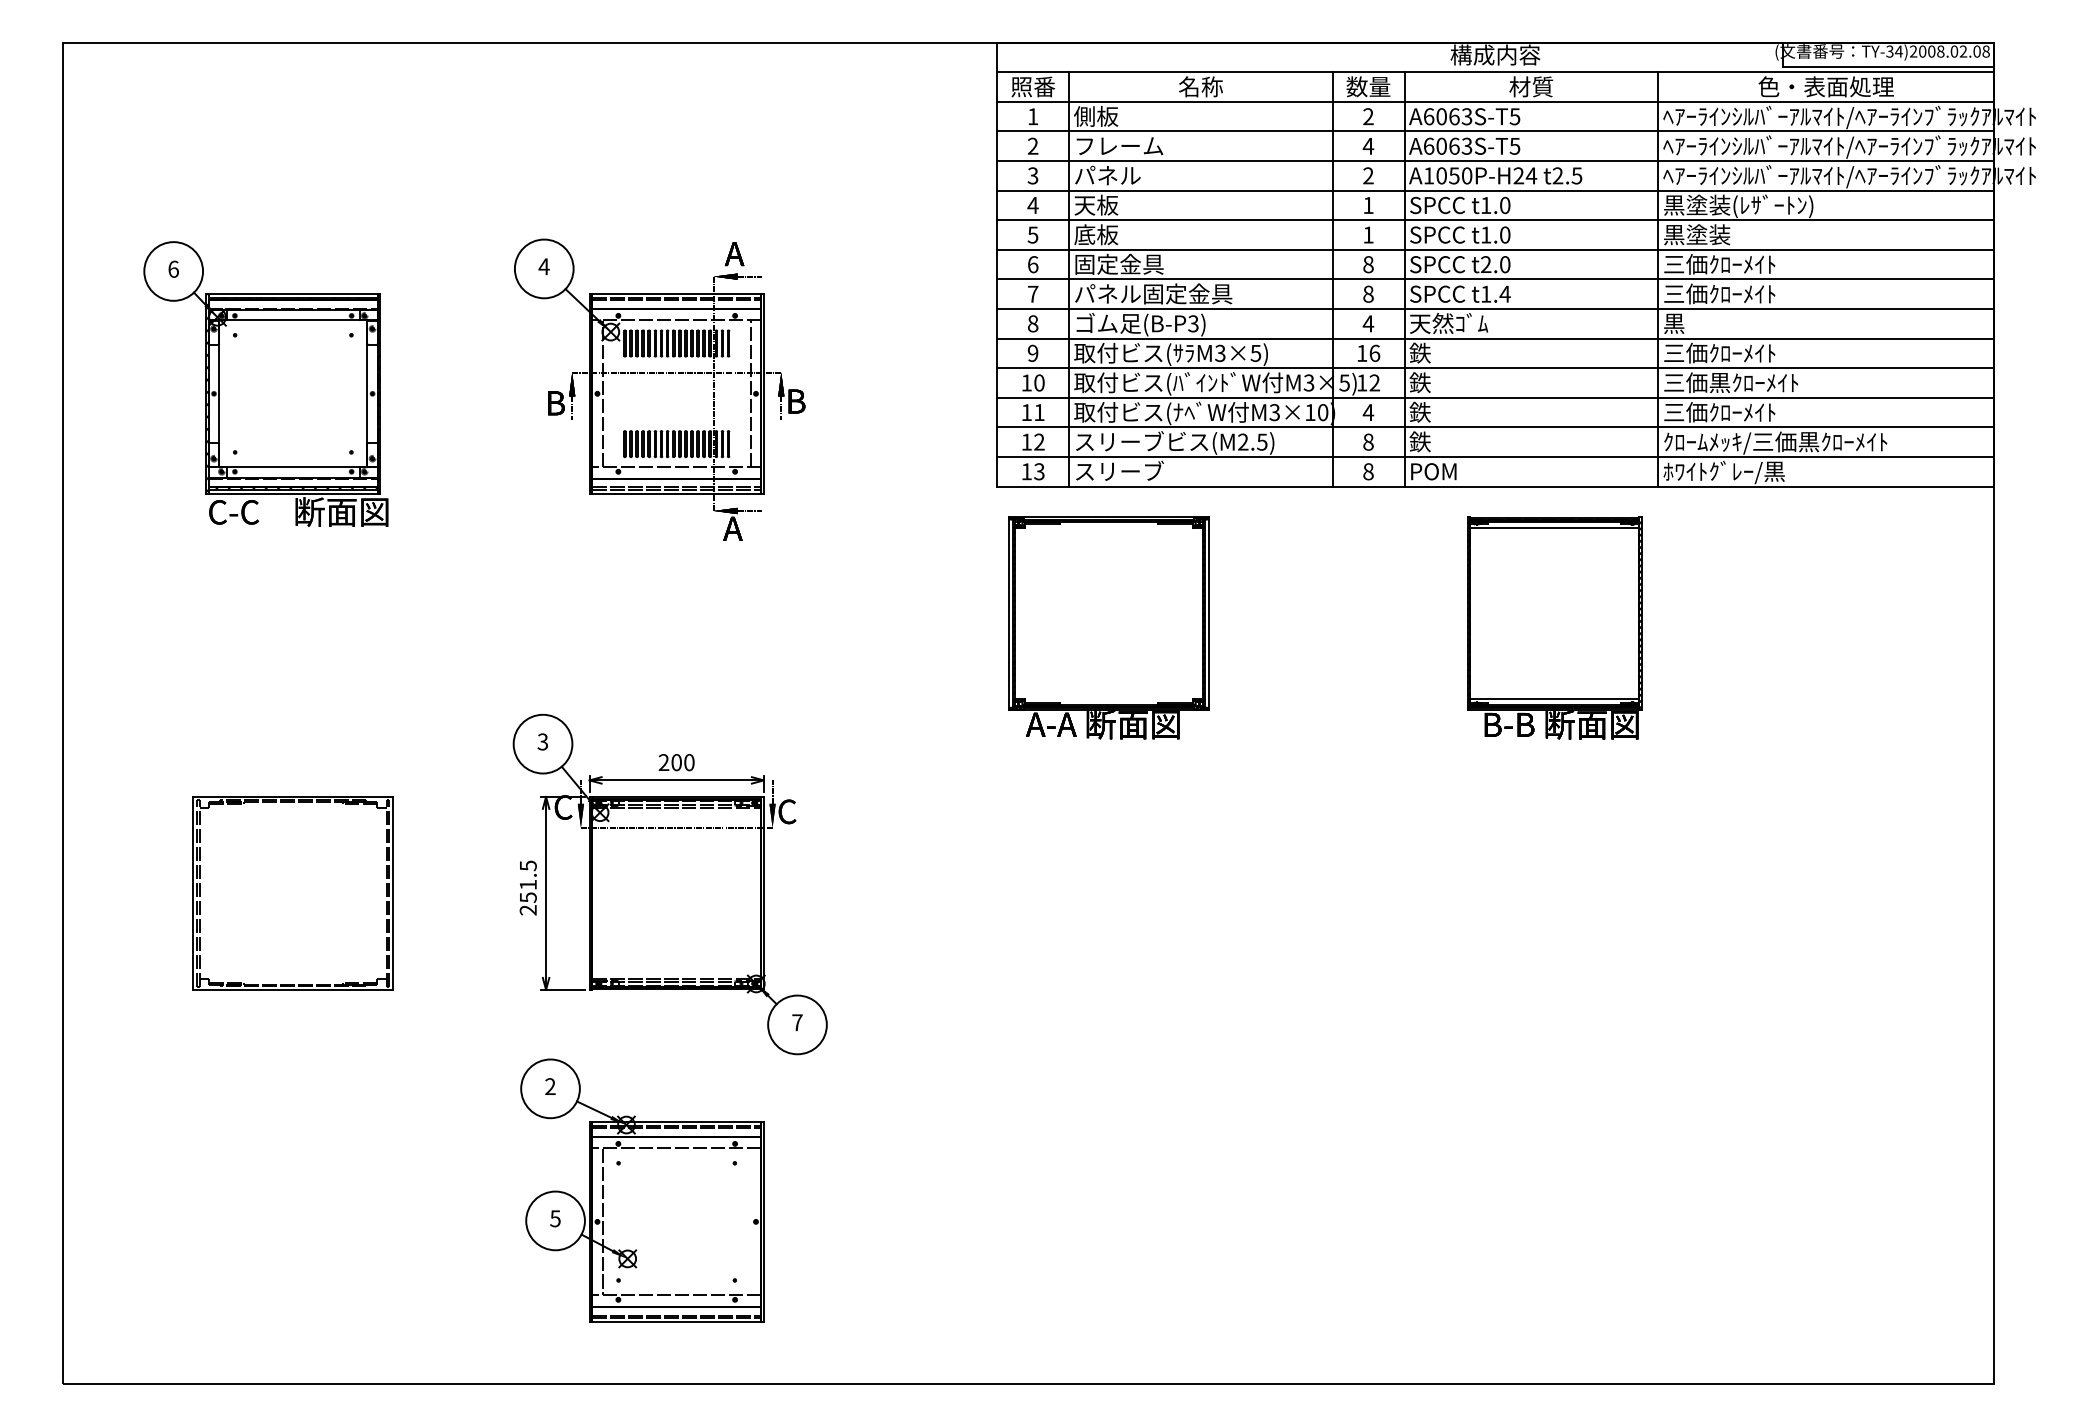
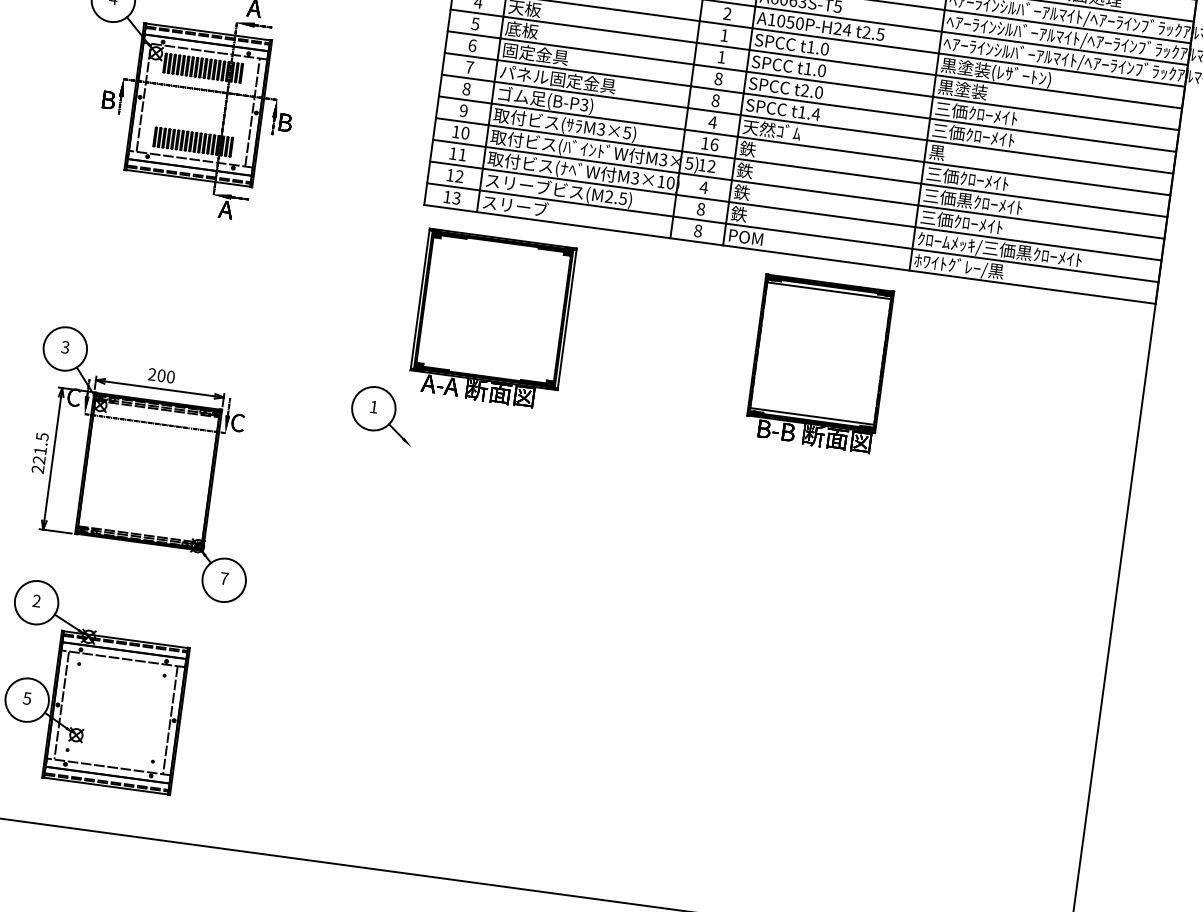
part: (979, 775) -> (382, 415), added
text: (527, 897) -> (38, 460), 251.5 -> 221.5
line: (750, 1221) -> (170, 719), added

